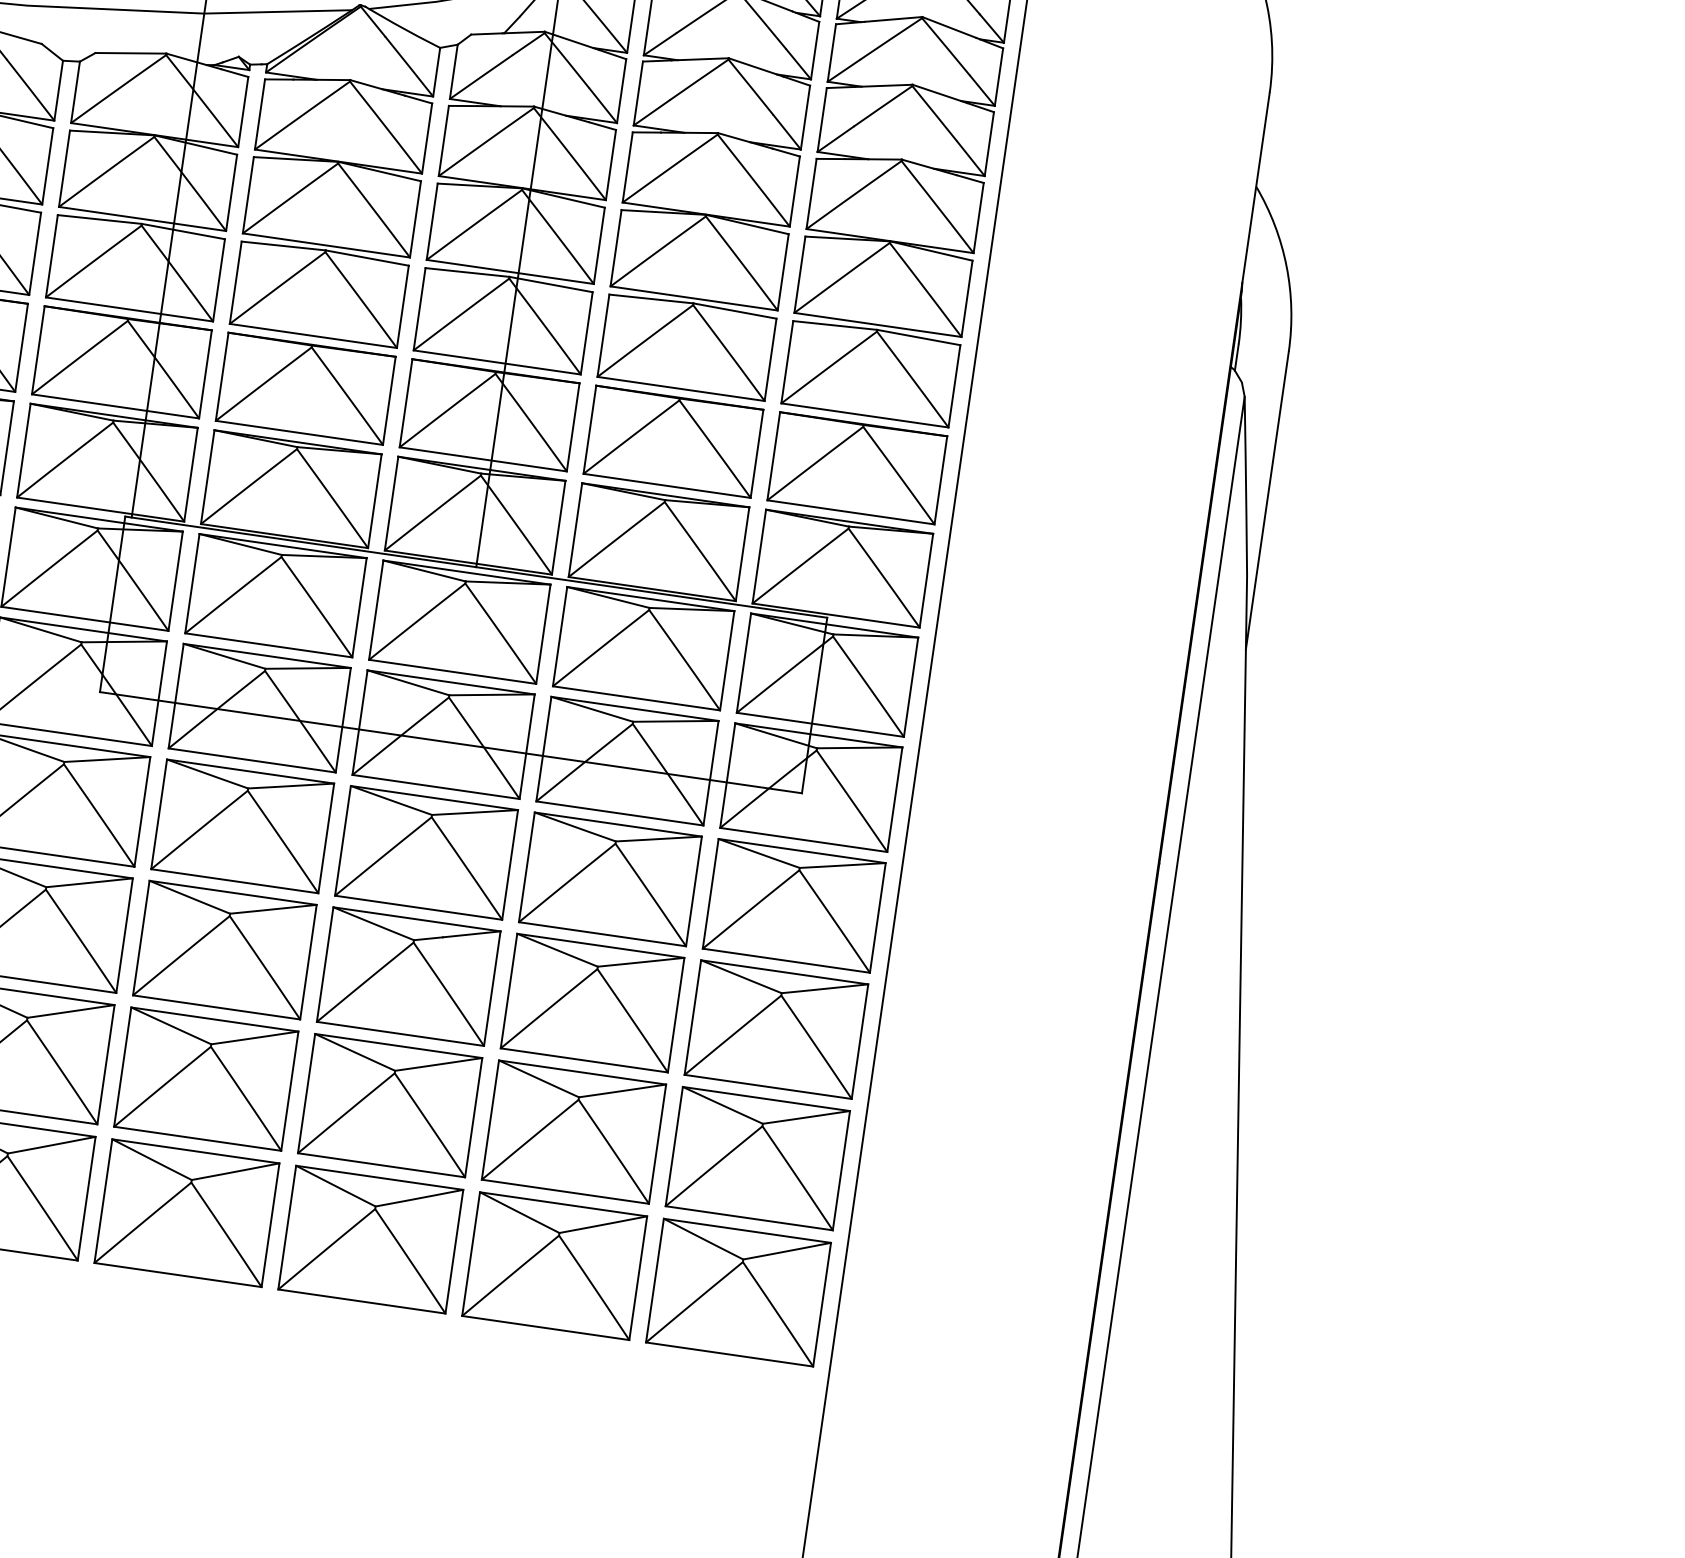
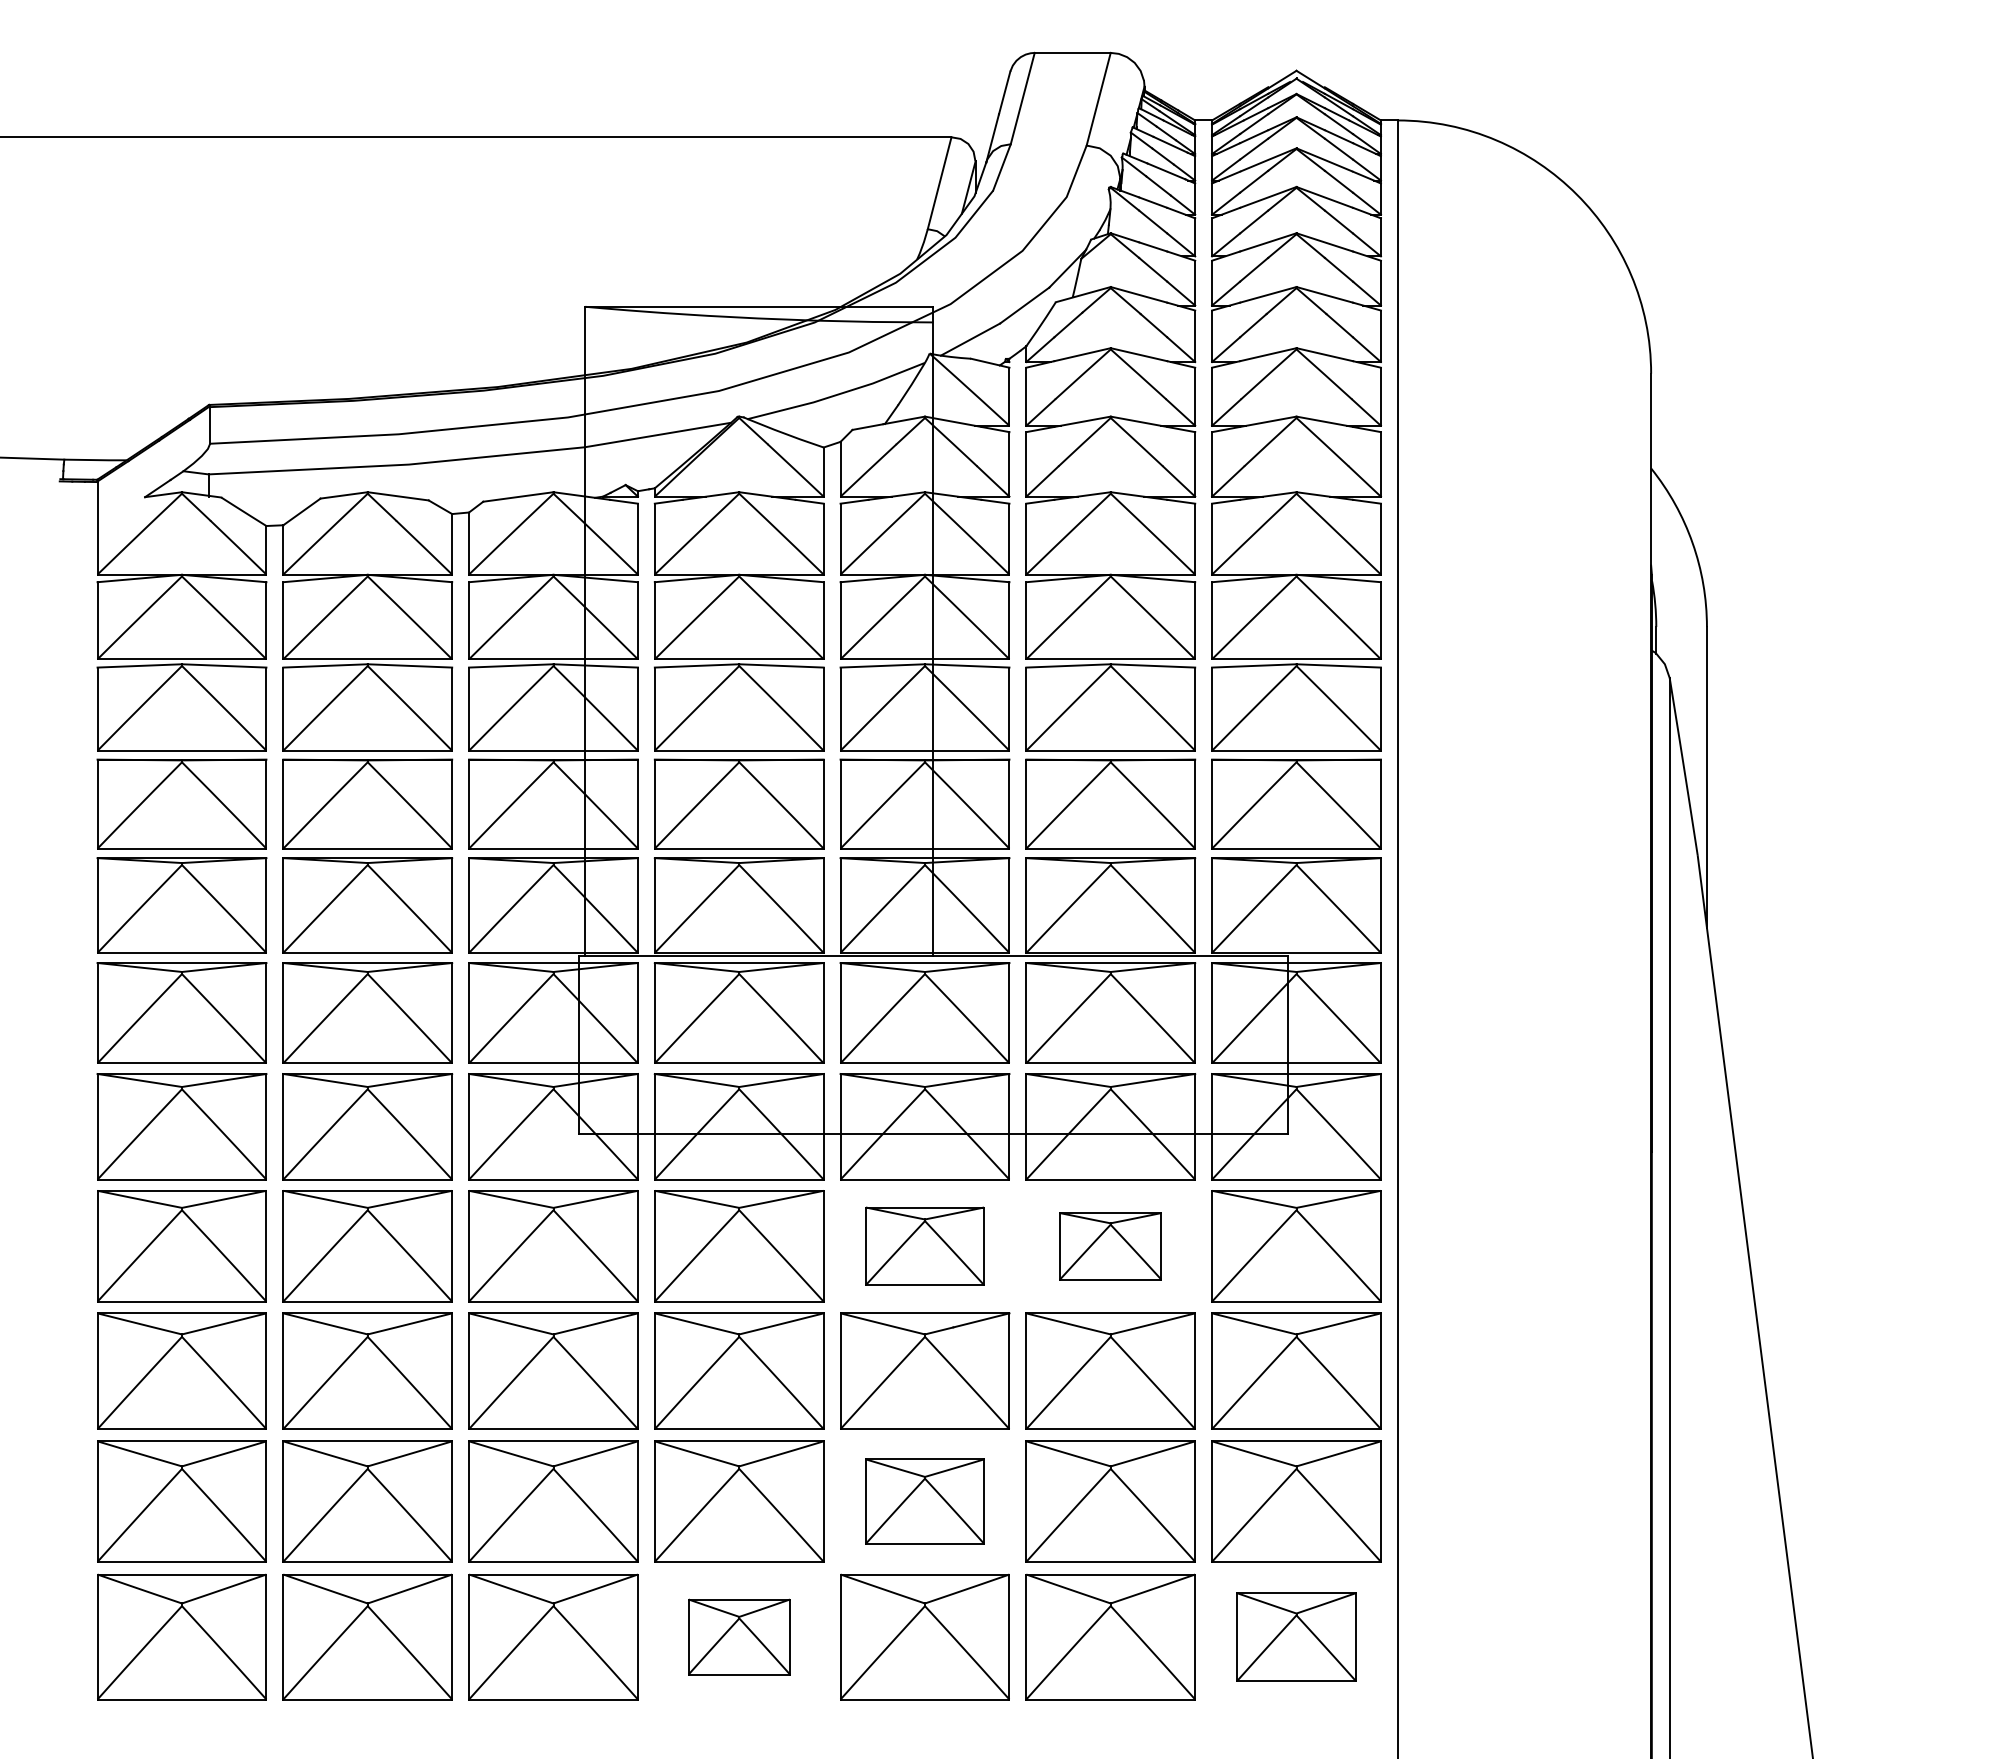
part: (426, 853) -> (924, 1246), size x0.7
part: (610, 879) -> (1110, 1246), size x0.6
part: (389, 1105) -> (924, 1501), size x0.7
part: (187, 1212) -> (739, 1636), size x0.6
part: (738, 1292) -> (1296, 1636), size x0.7

